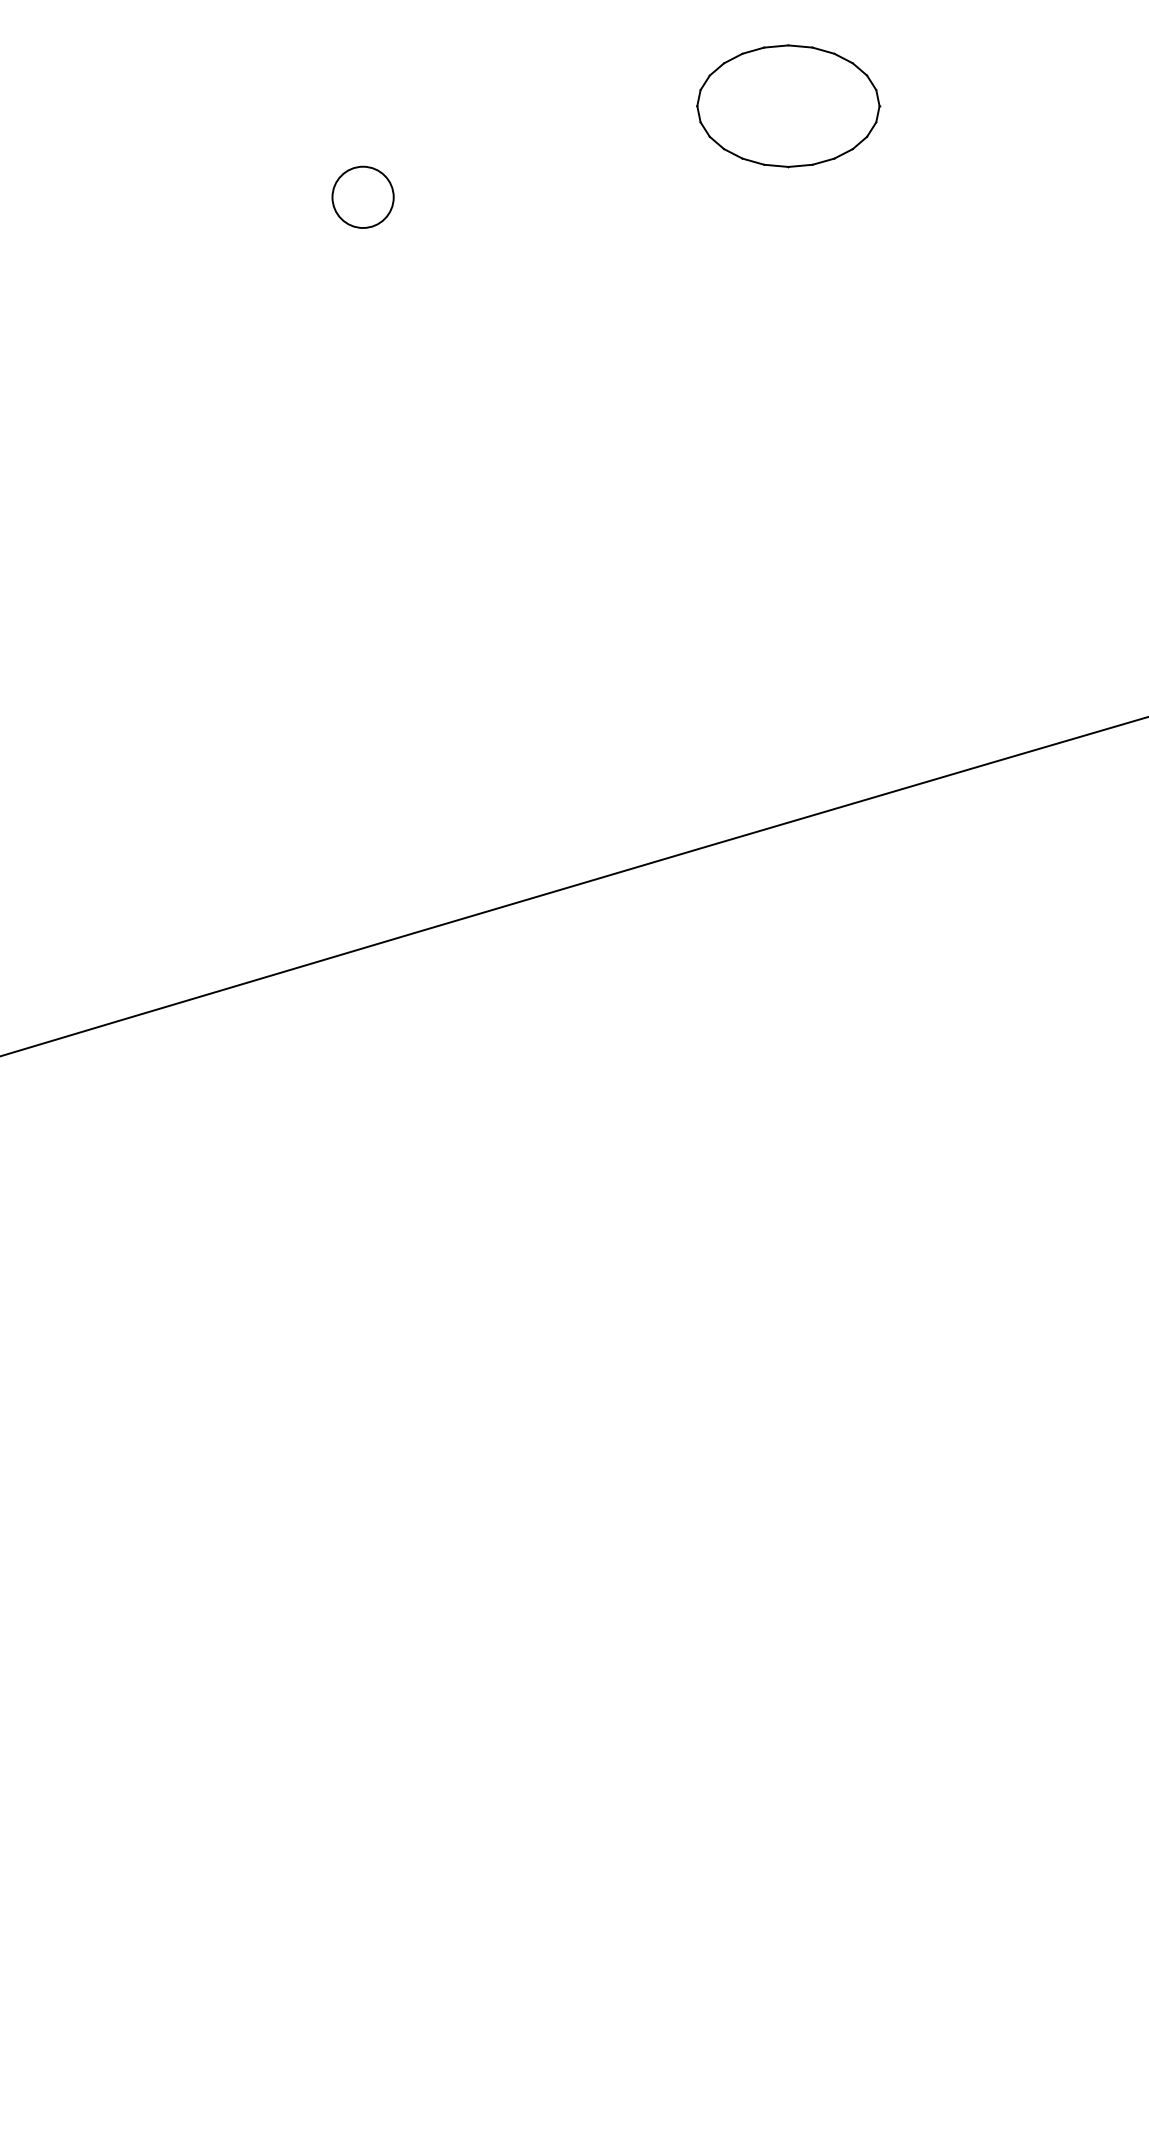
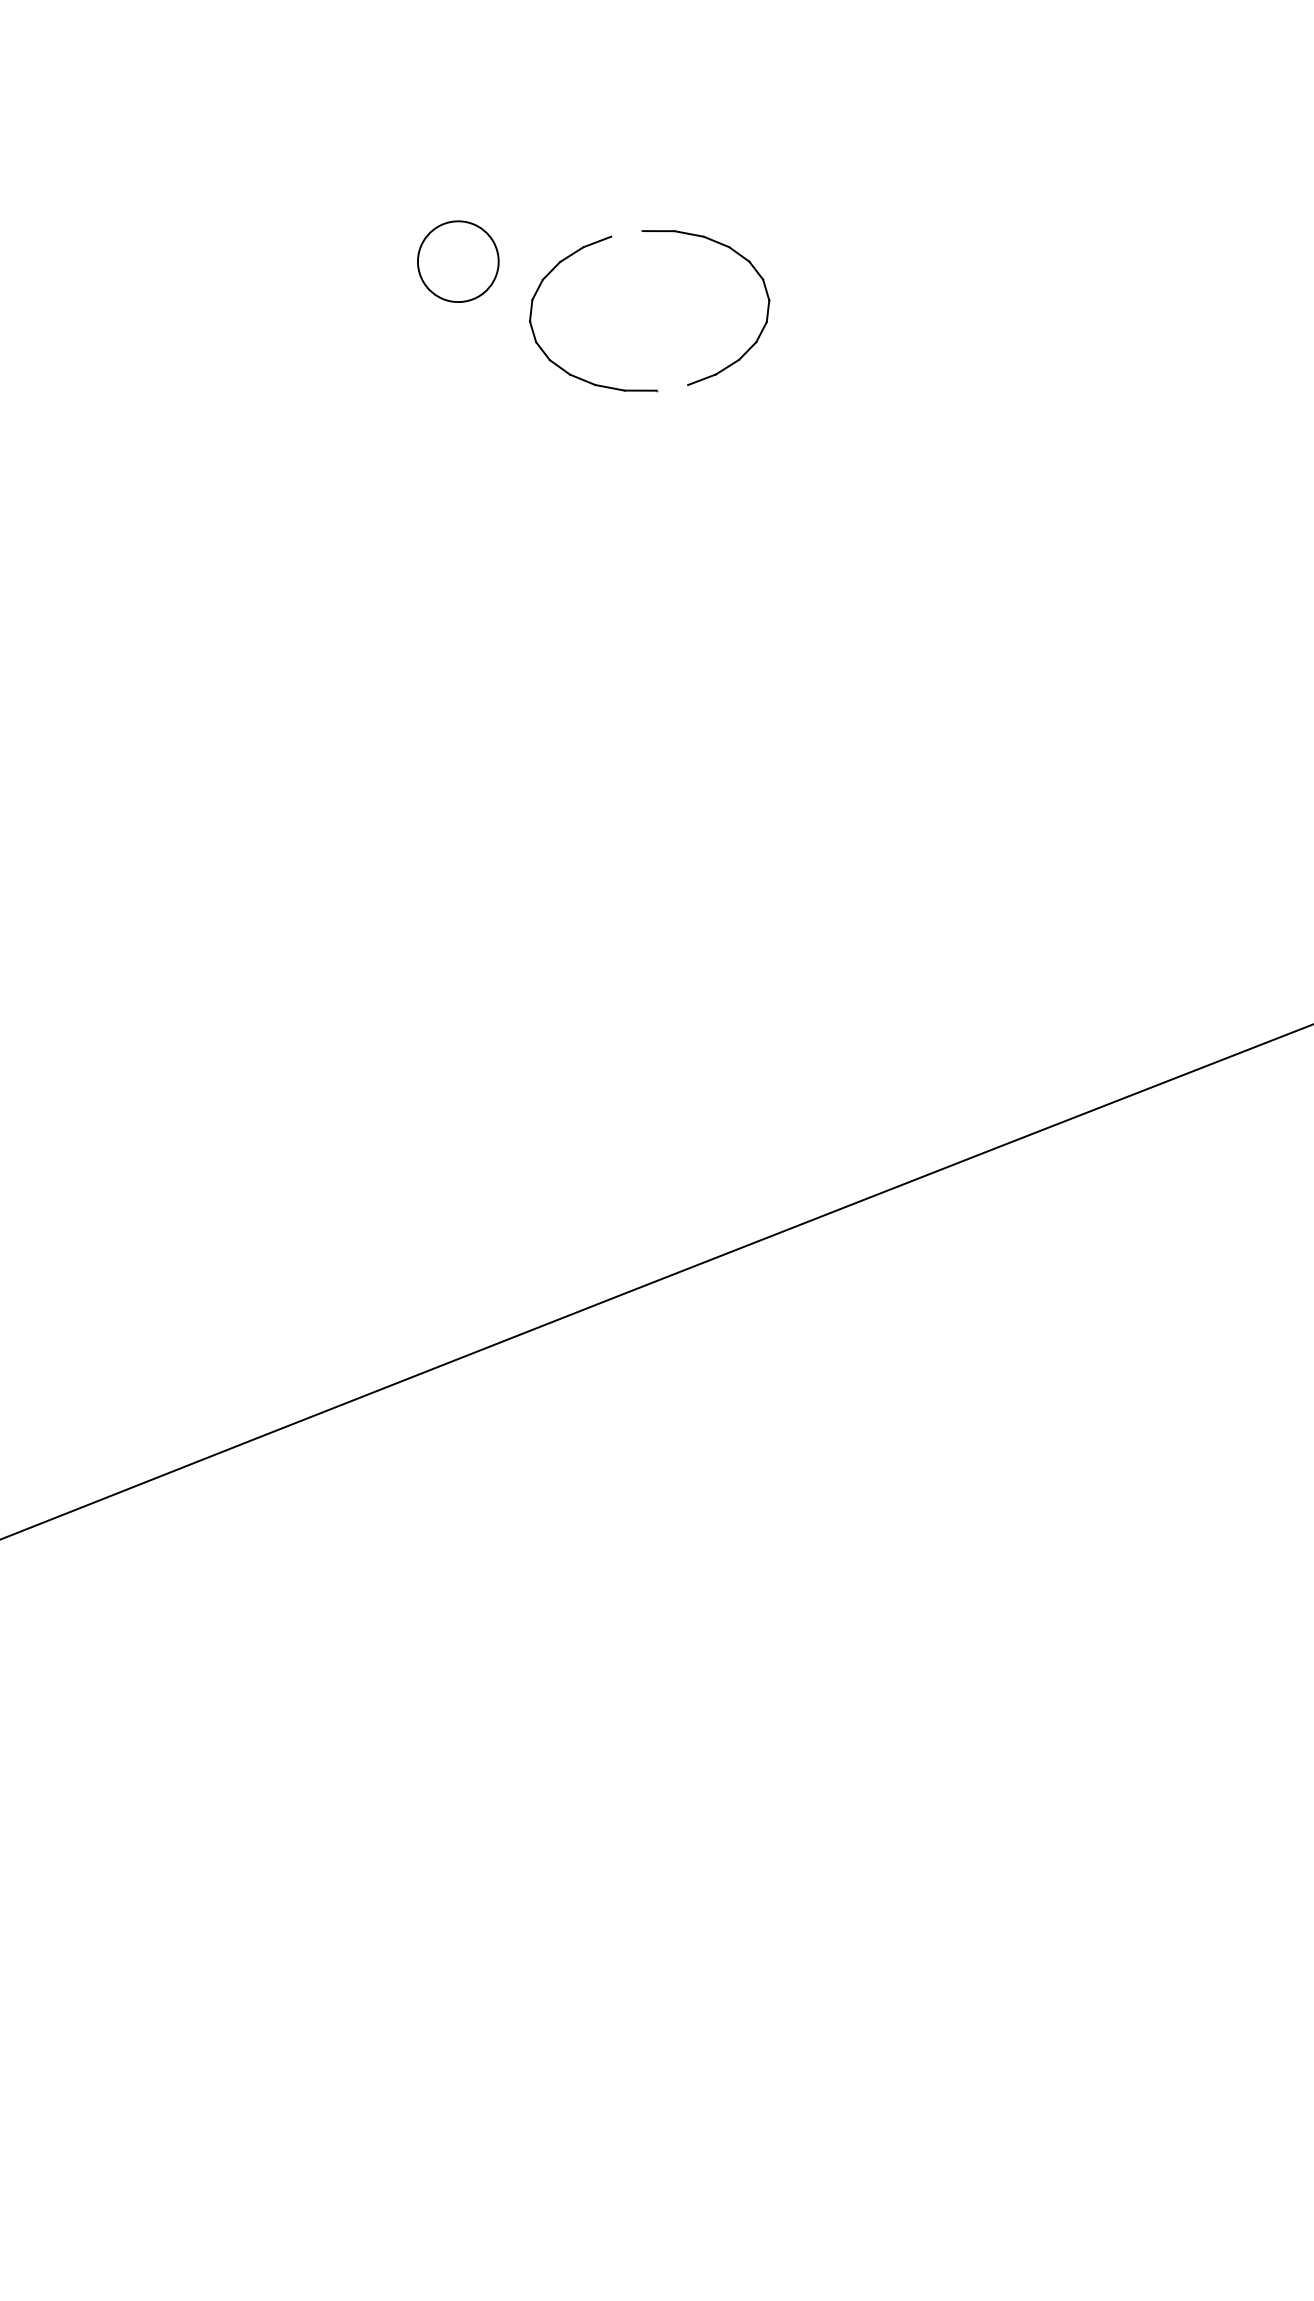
line: (776, 46) -> (627, 233), removed
line: (800, 165) -> (672, 387), removed
circle: (362, 196) -> (457, 260), moved

